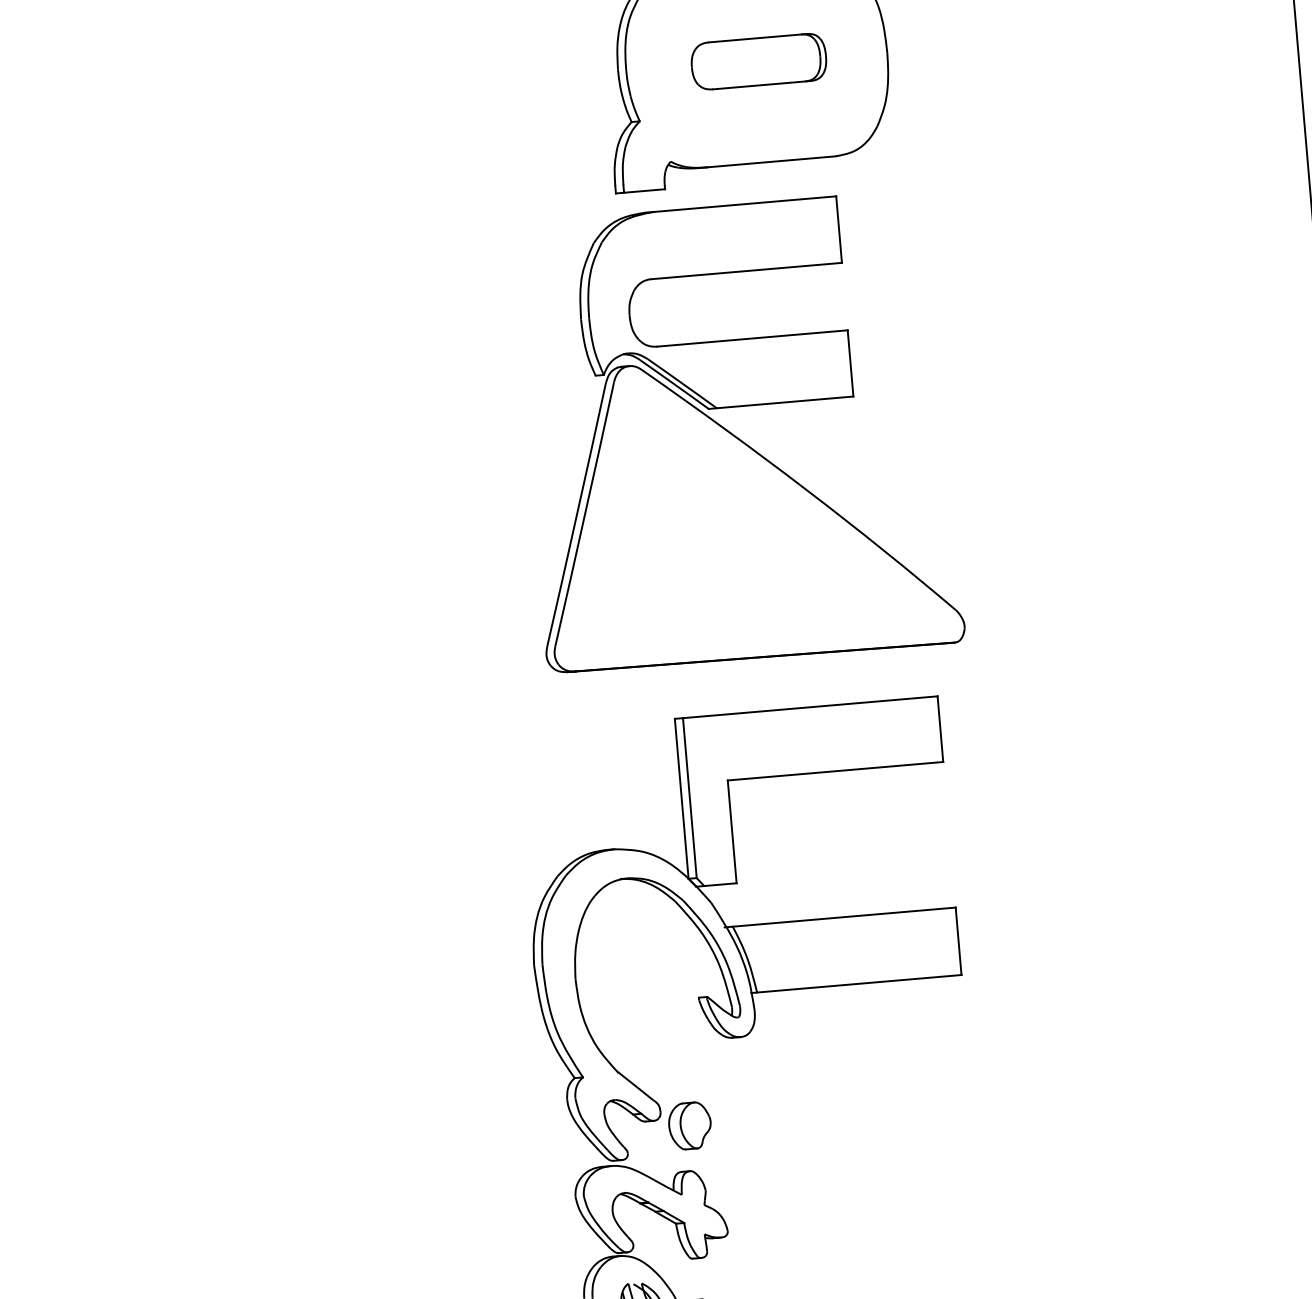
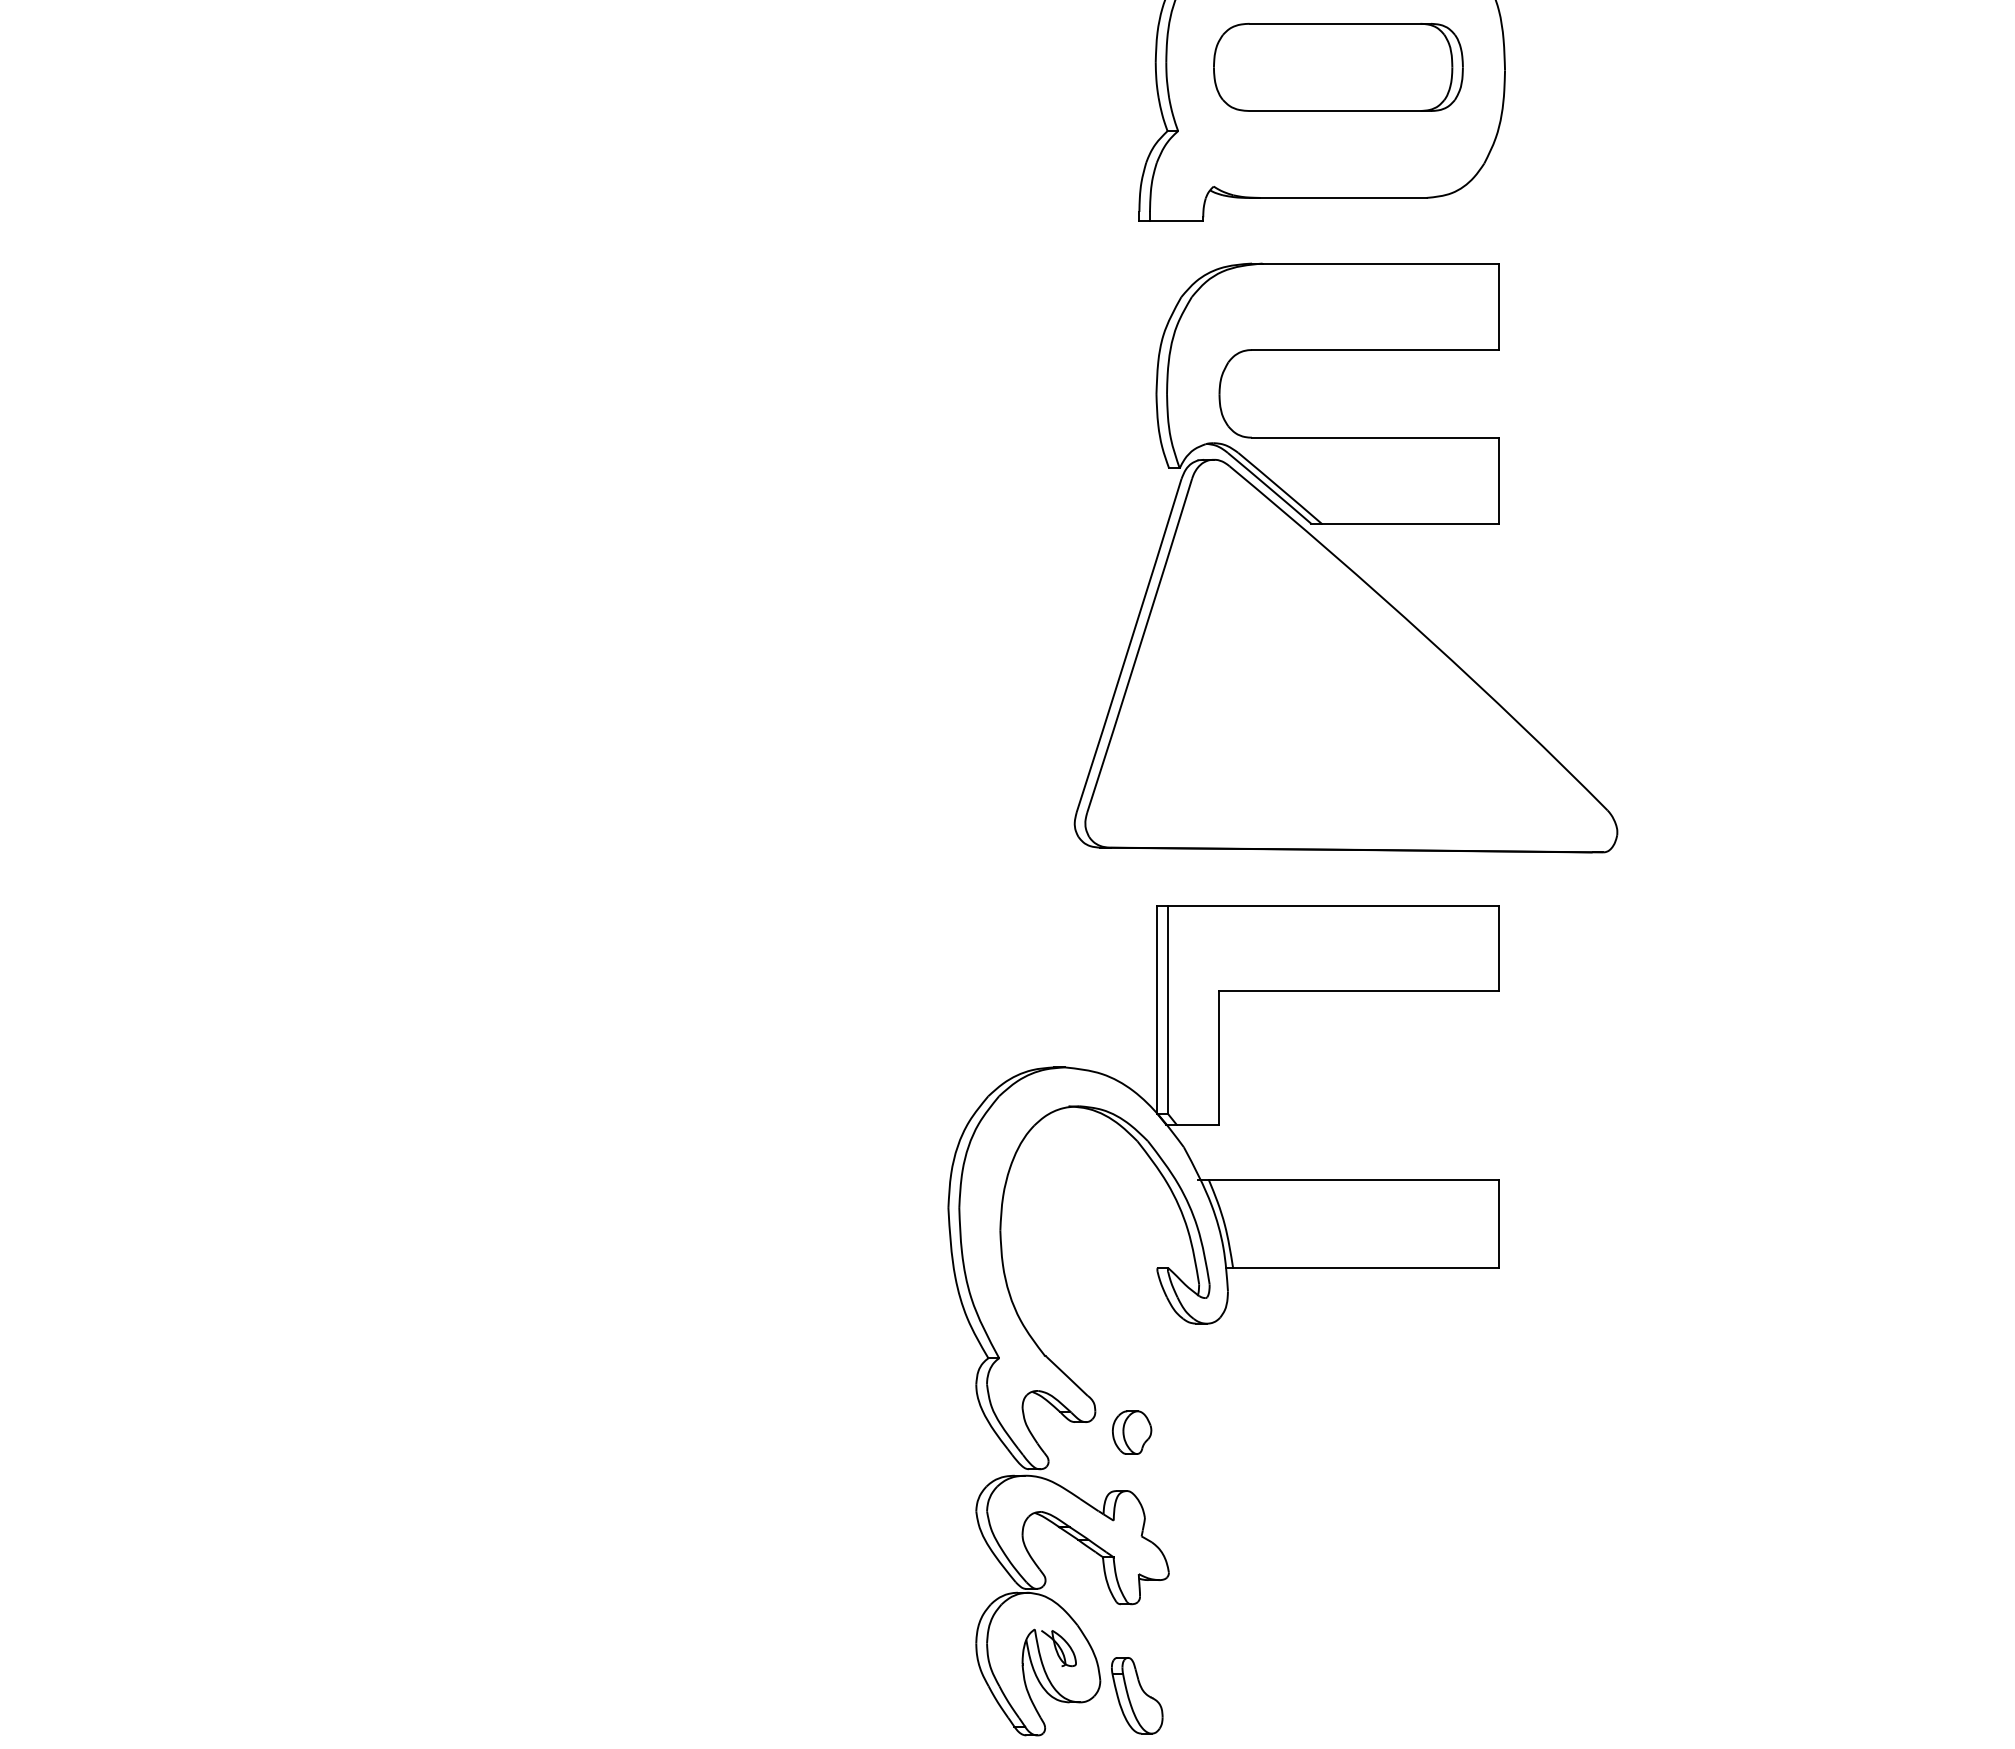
part: (758, 61) -> (1338, 67), size x1.43
part: (737, 432) -> (1345, 557), moved
part: (690, 1125) -> (1132, 1432), size x0.71

